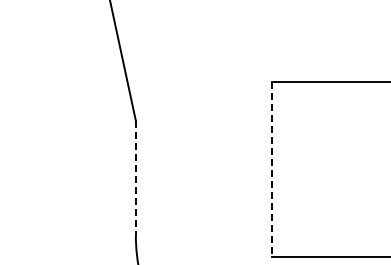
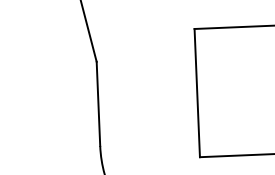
line: (271, 169) -> (197, 93), dashed -> solid
line: (135, 178) -> (98, 103), dashed -> solid

